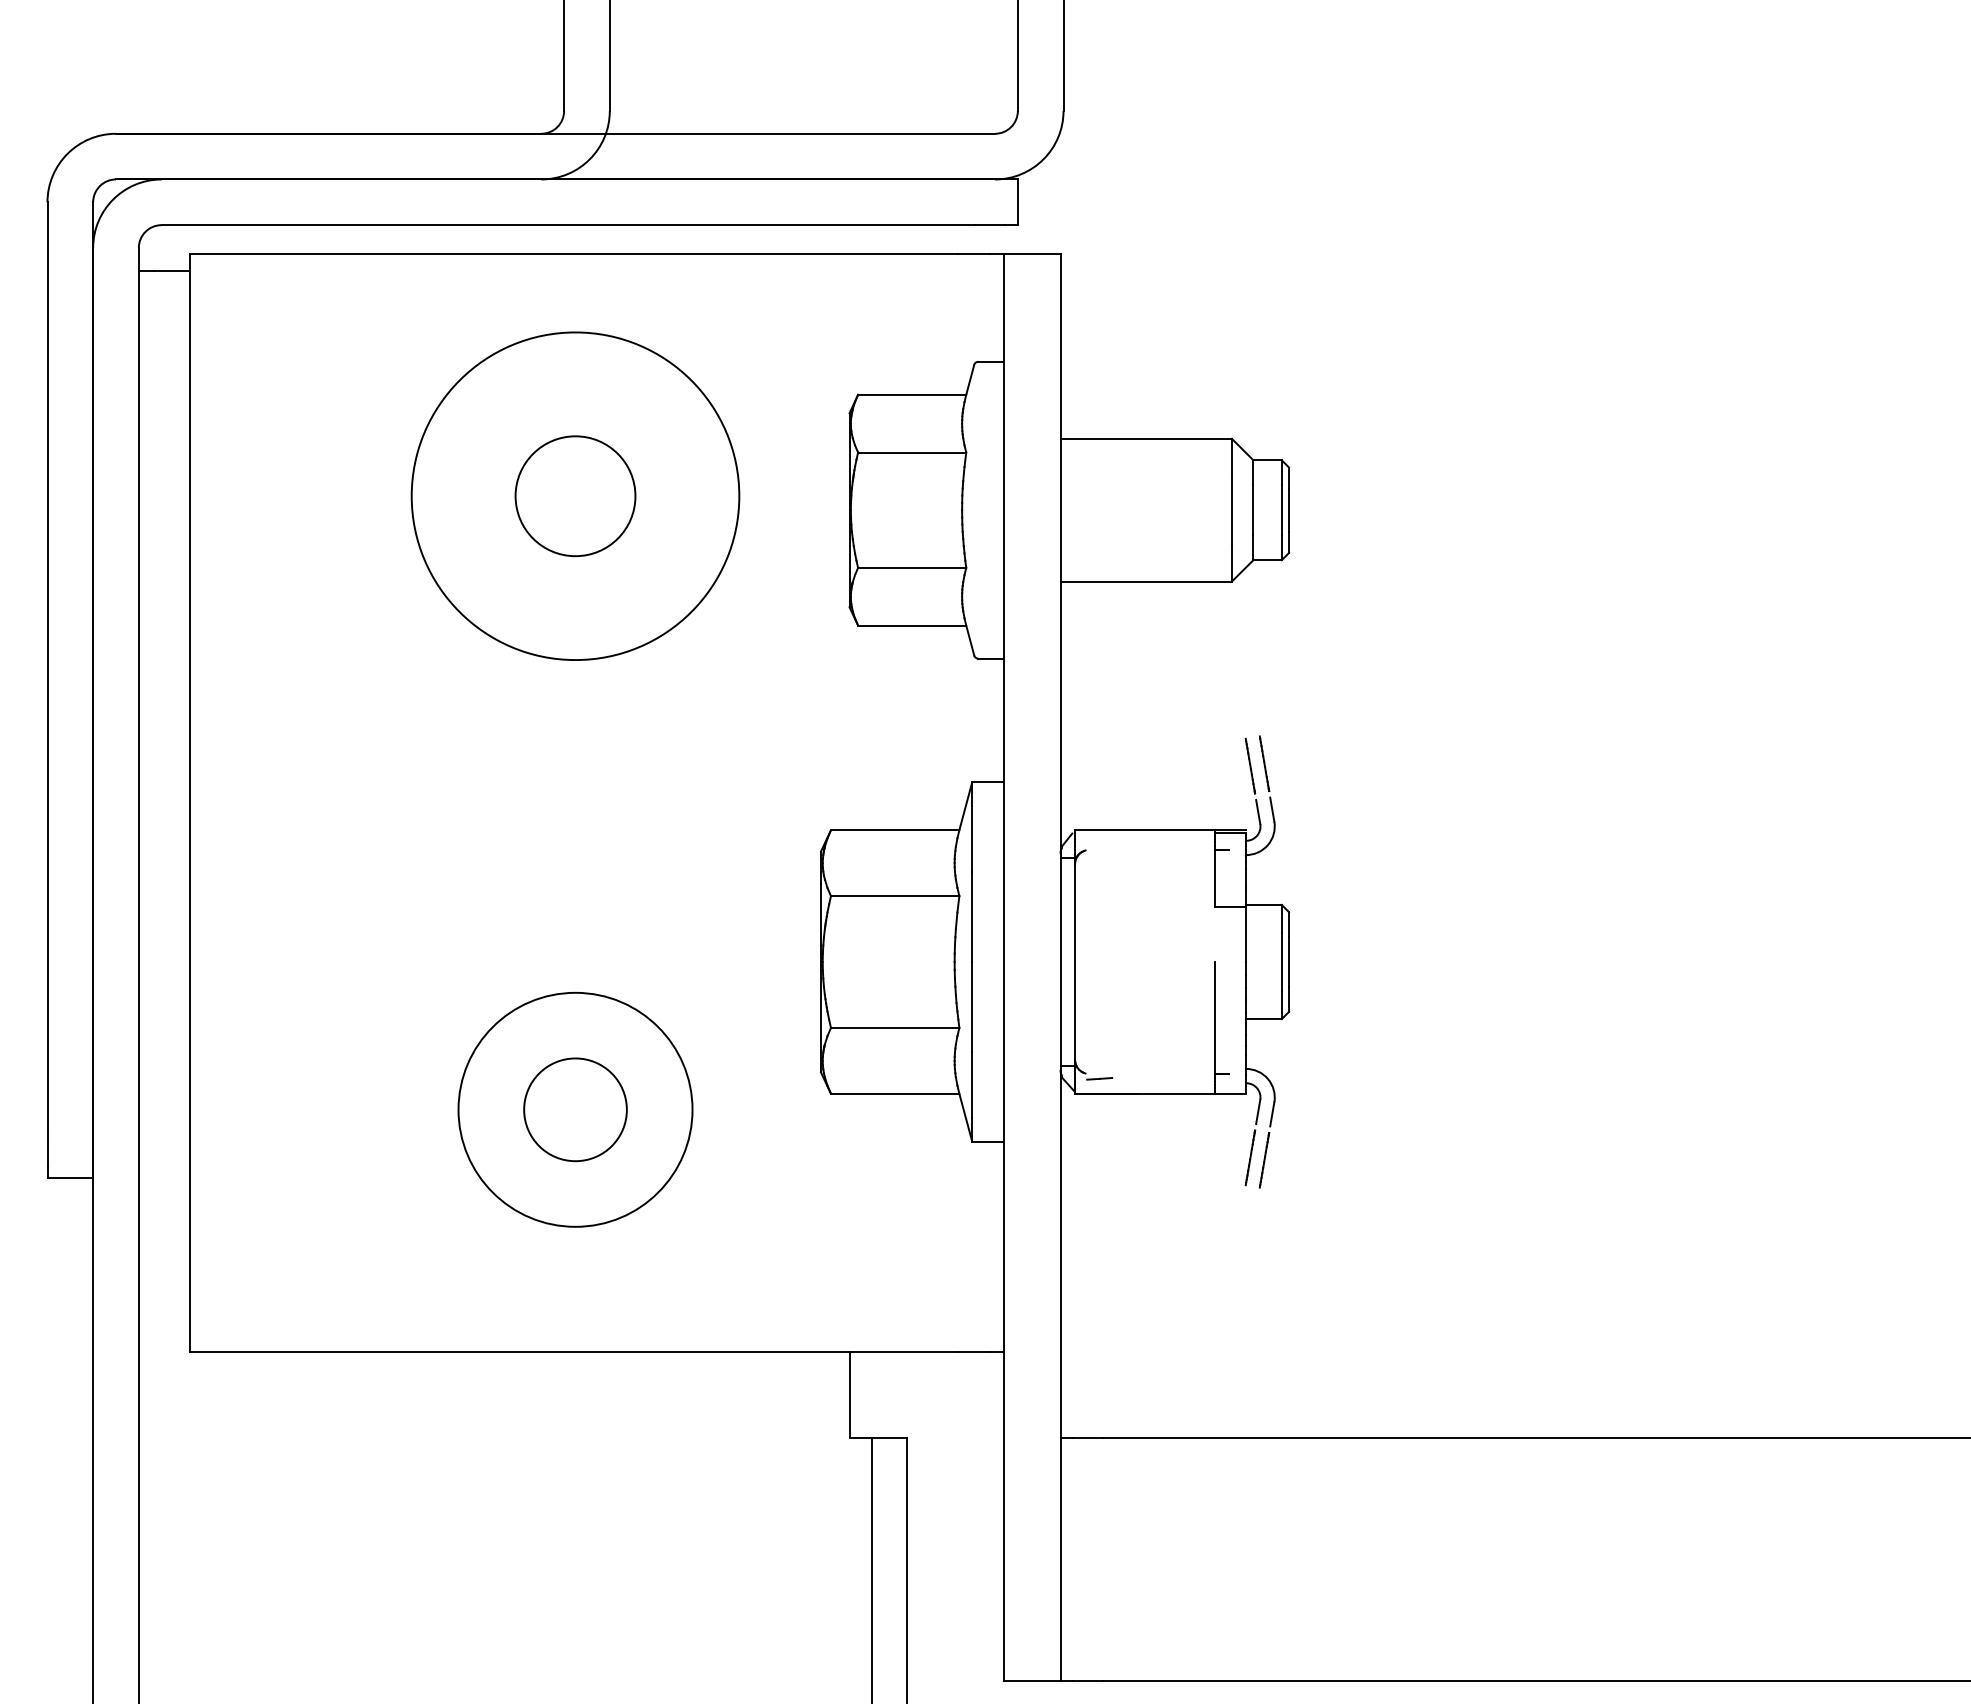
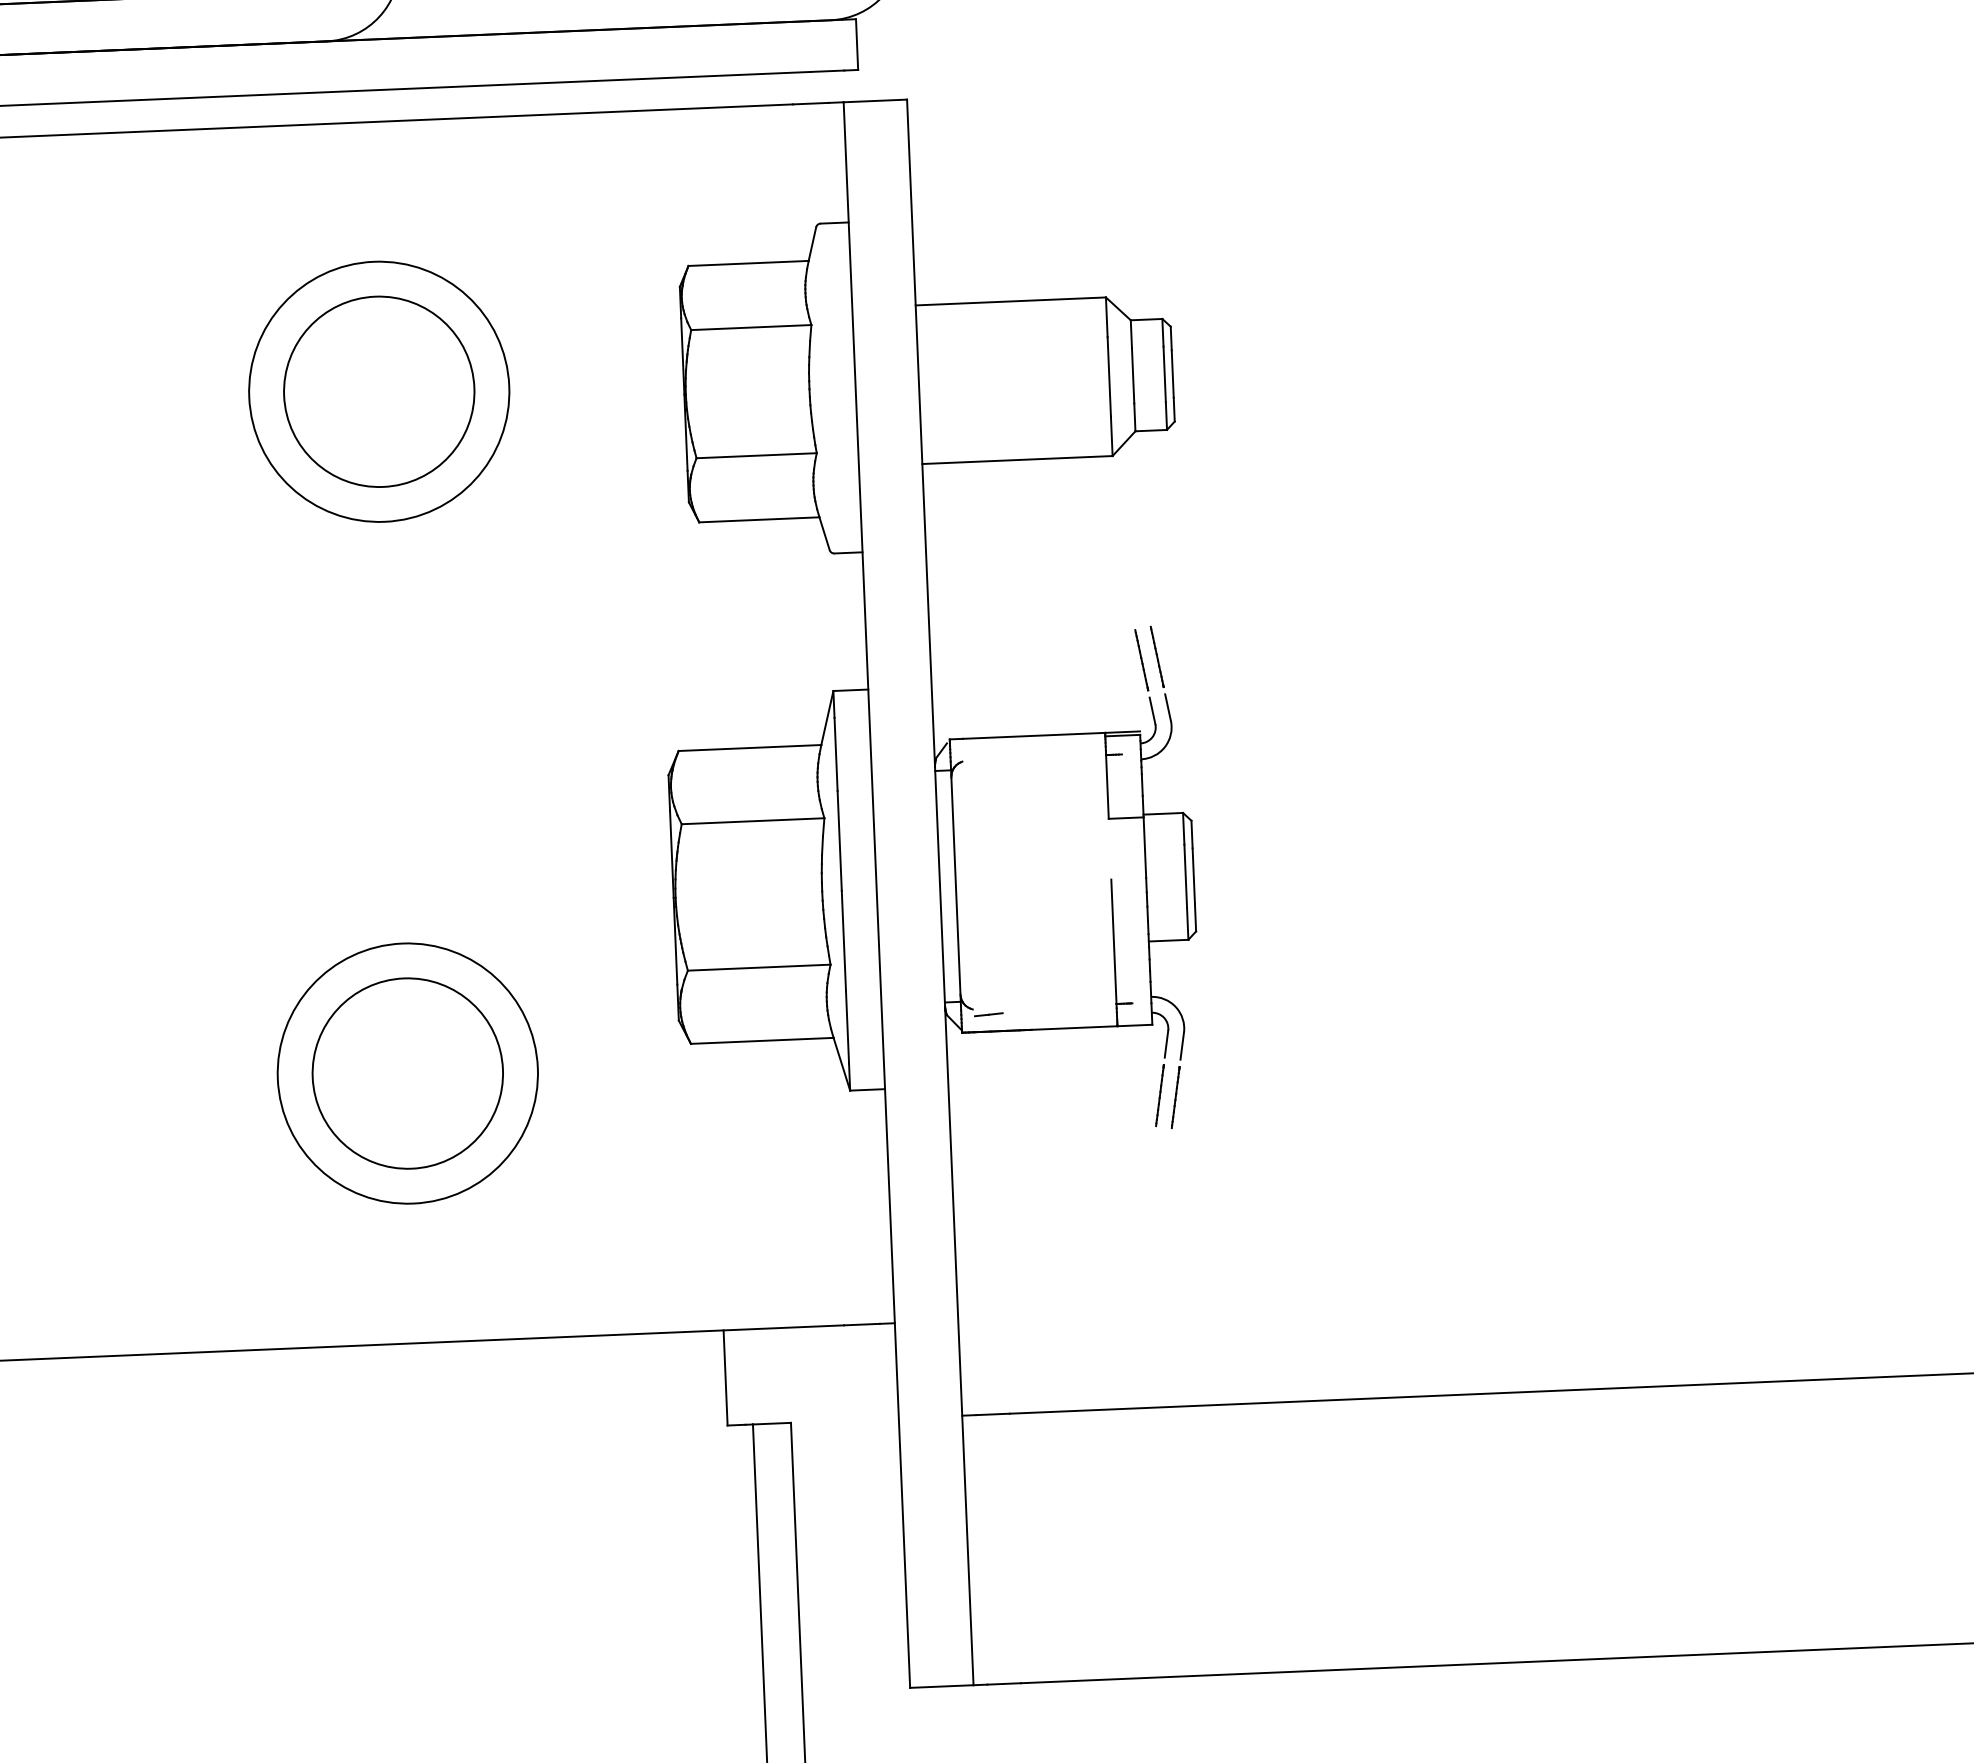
circle: (575, 495) -> (379, 390), size x1.43
circle: (575, 496) -> (379, 392), size x0.71
circle: (575, 1109) -> (407, 1073), size x1.67

